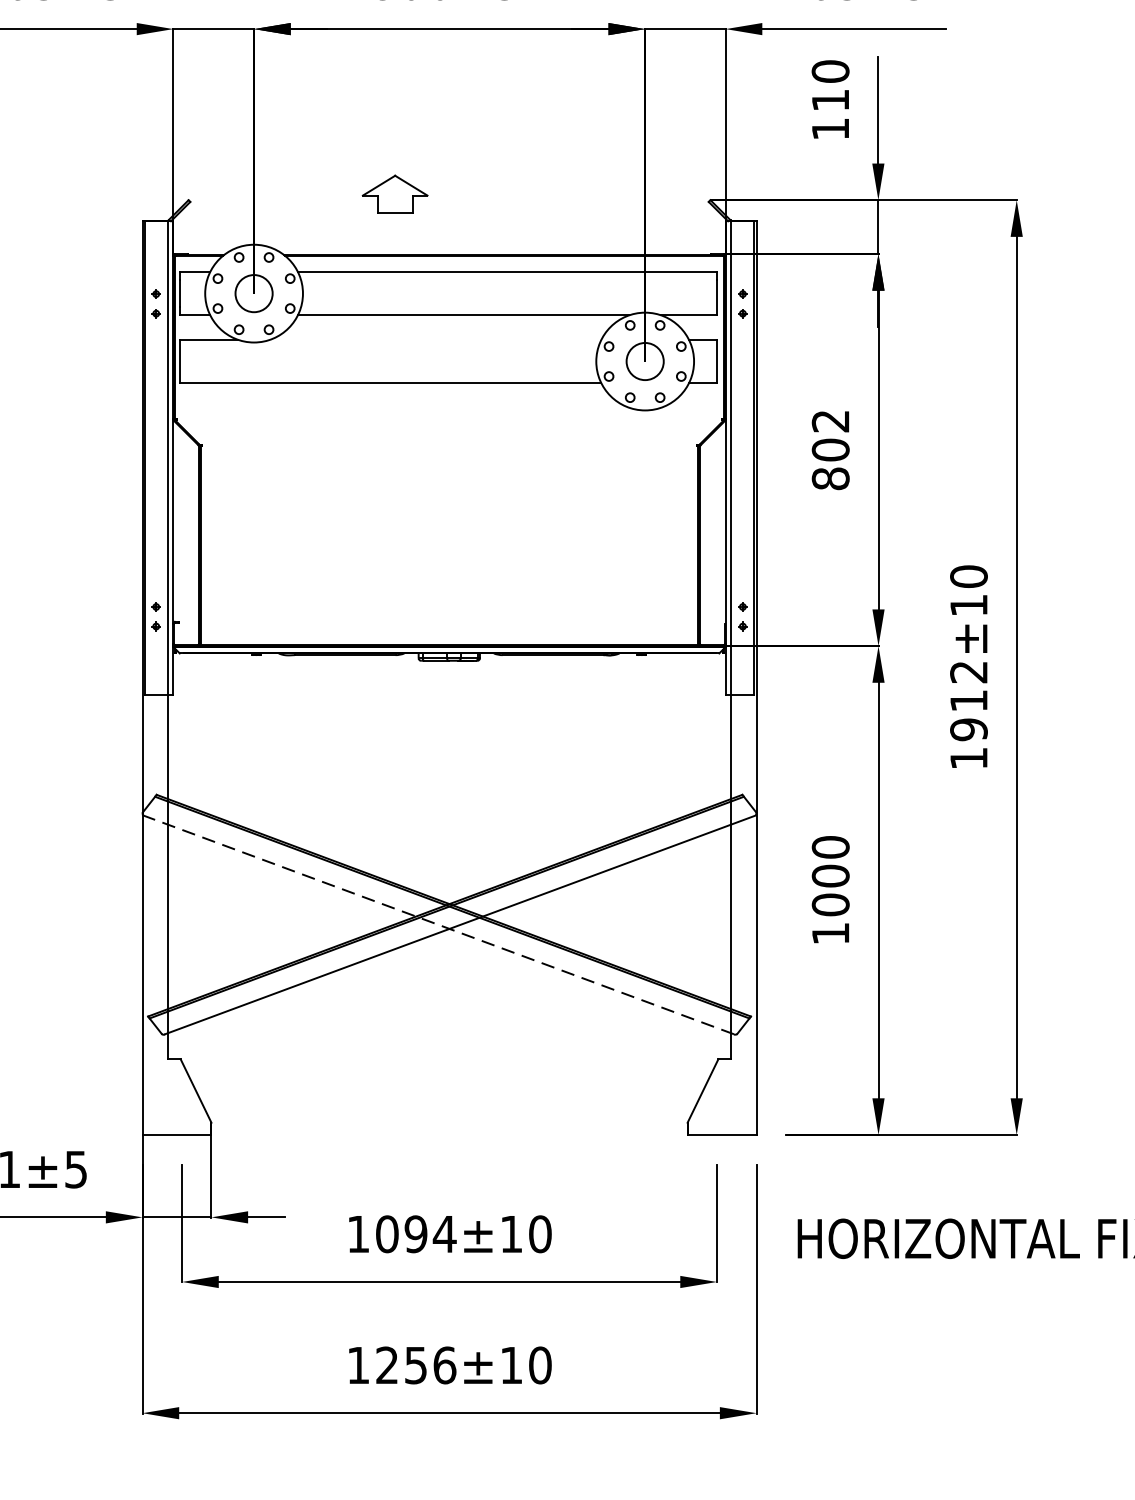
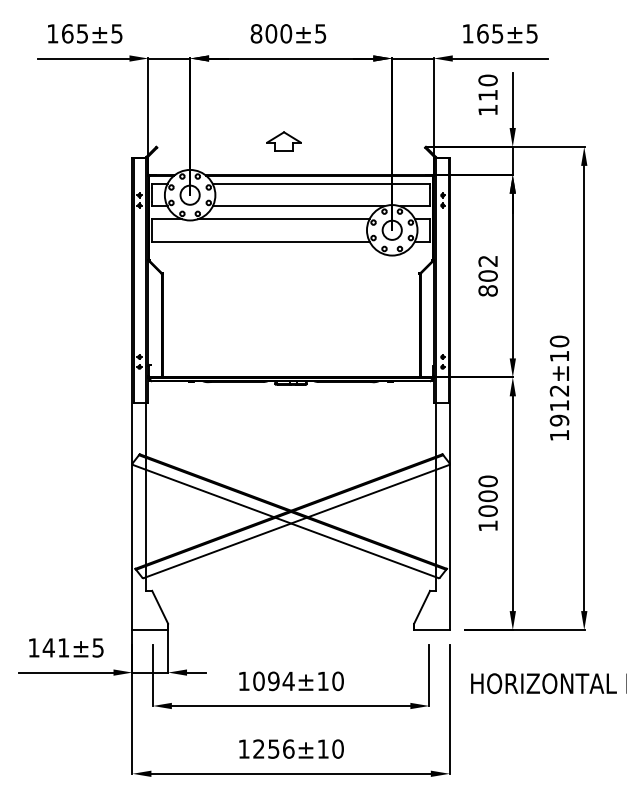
part: (394, 193) -> (283, 141), moved
line: (434, 340) -> (283, 219), added
line: (438, 924) -> (285, 521), dashed -> solid

